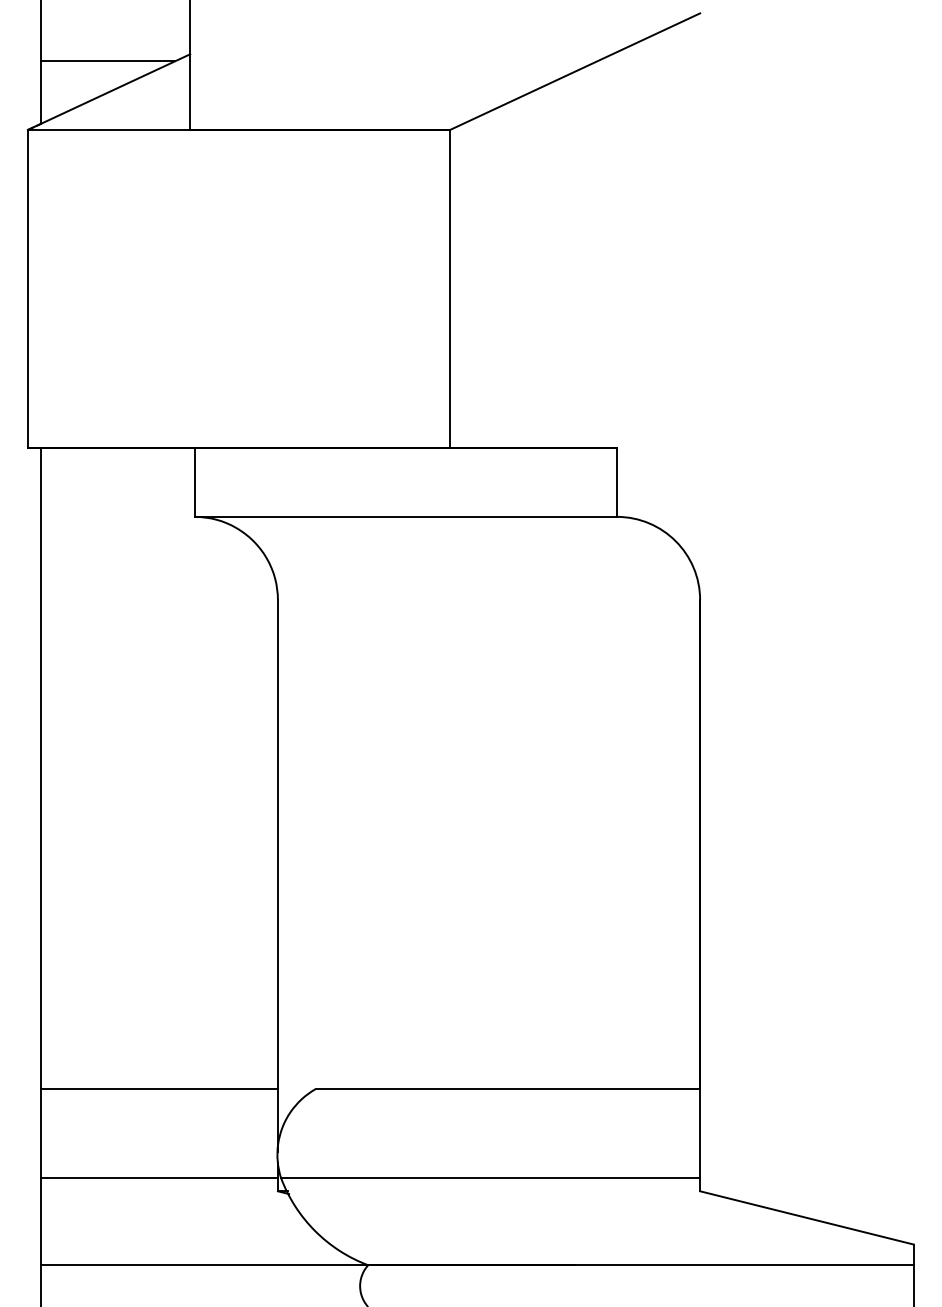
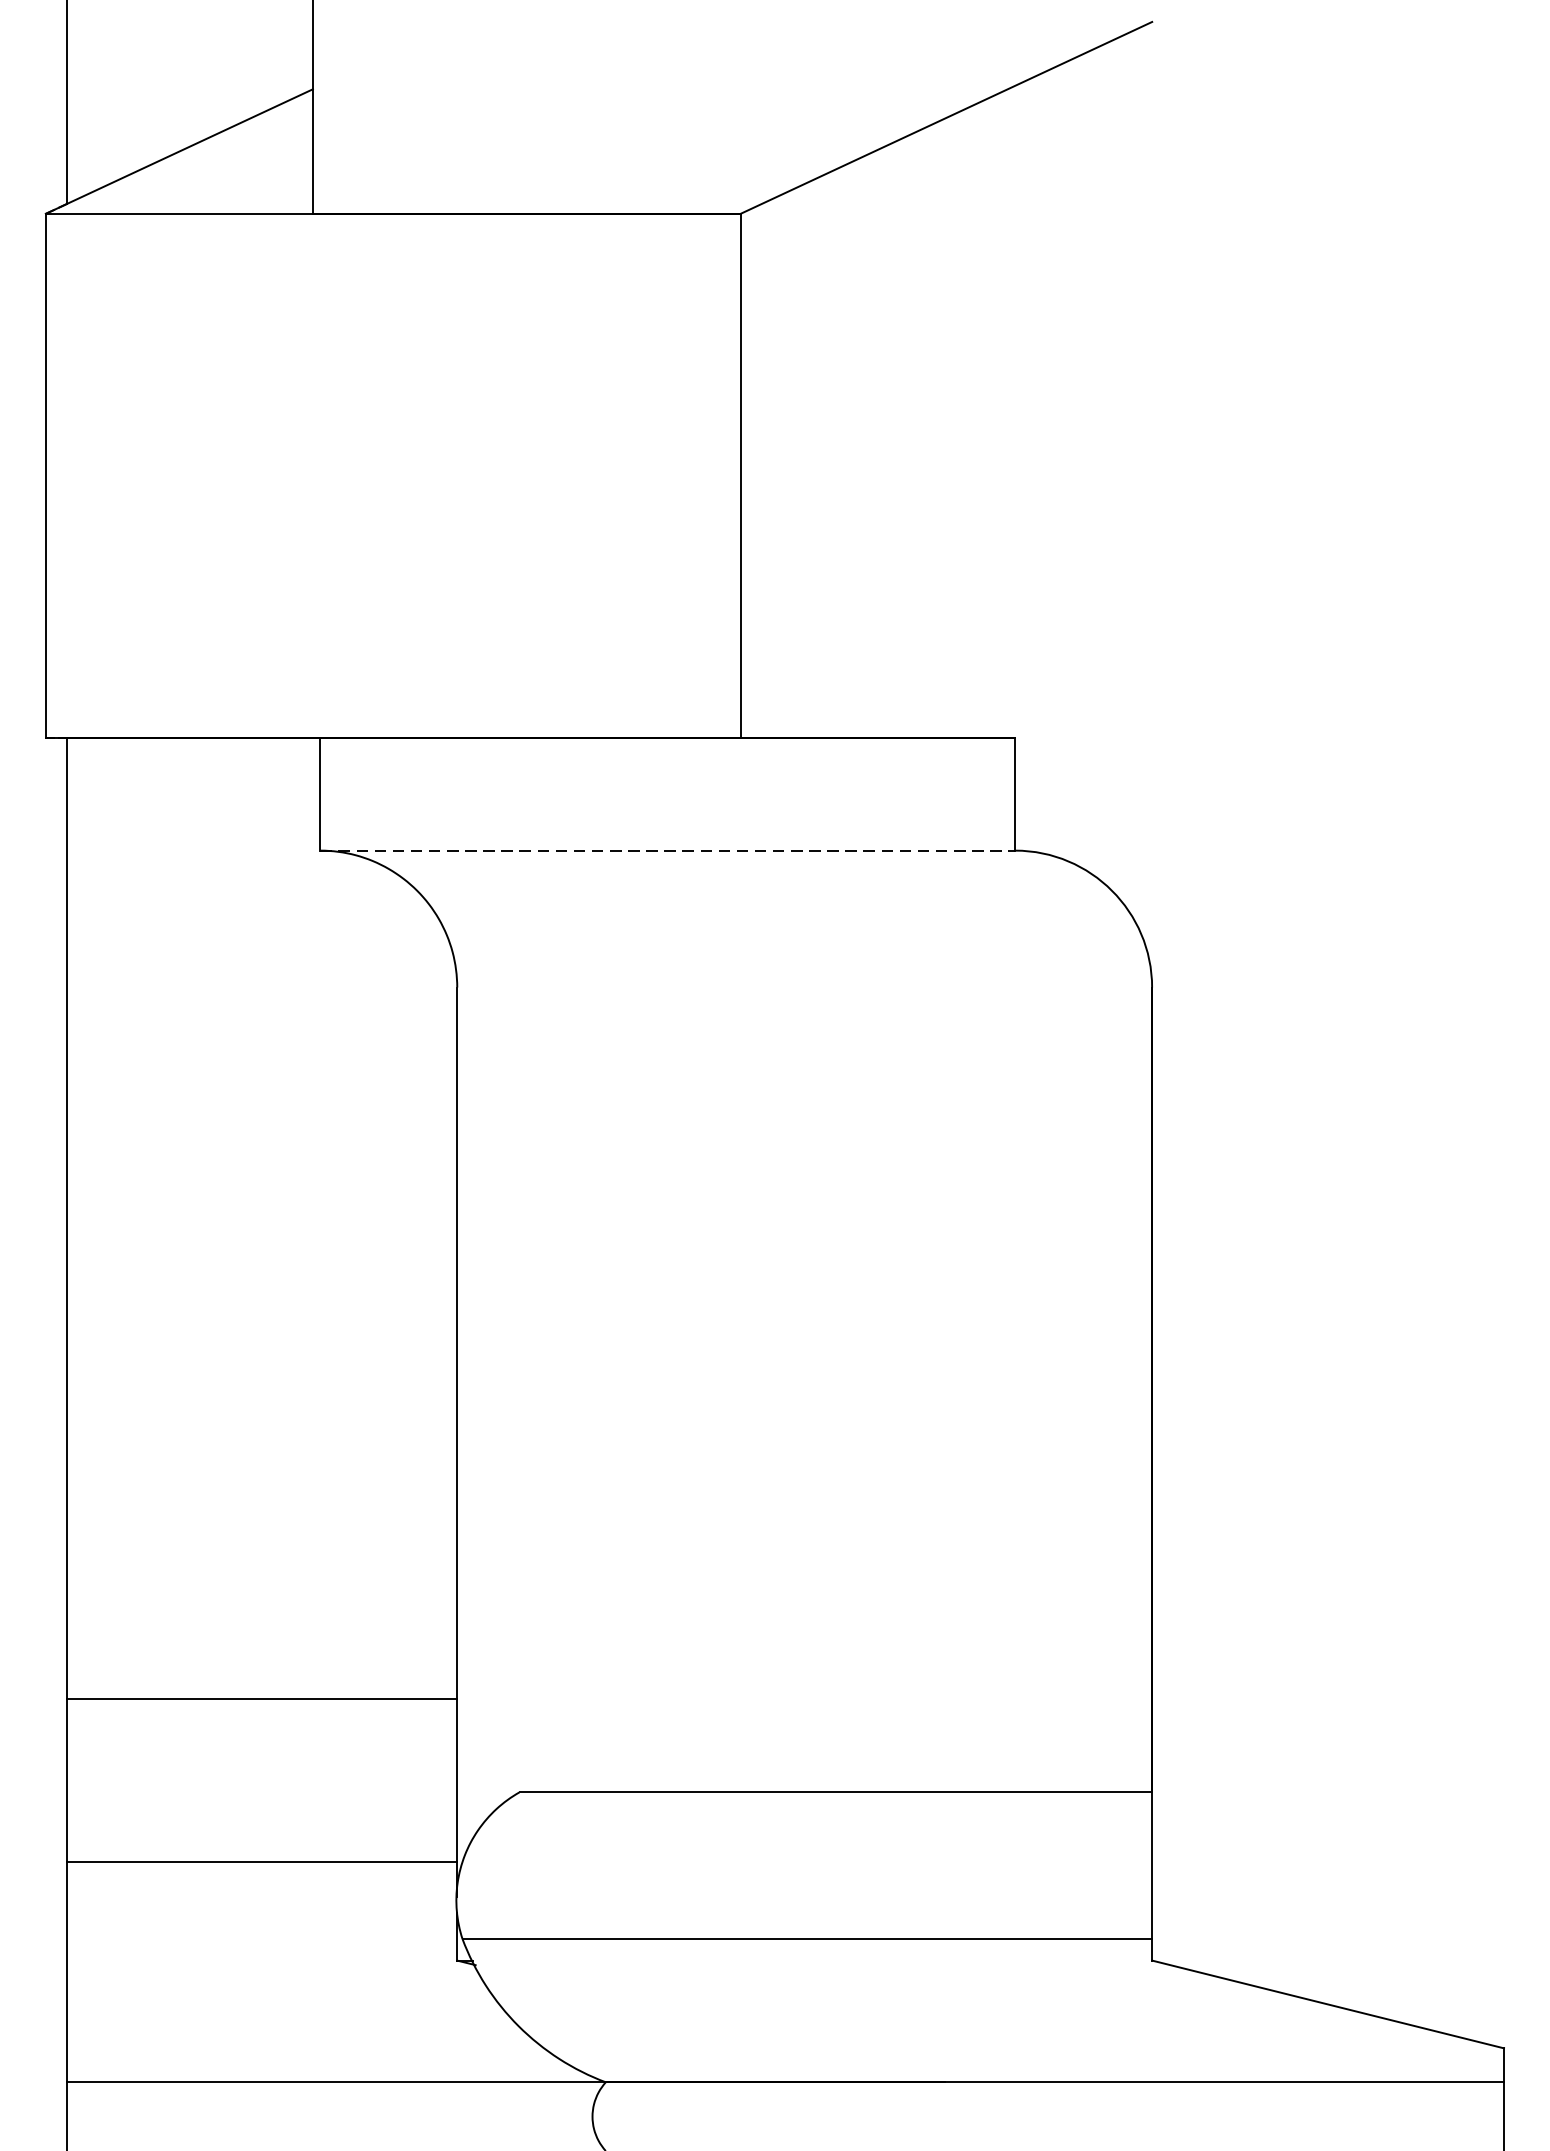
line: (107, 61) -> (176, 101), removed
line: (406, 516) -> (668, 850), solid -> dashed
line: (158, 1089) -> (260, 1699), moved
line: (158, 1178) -> (260, 1862), moved

